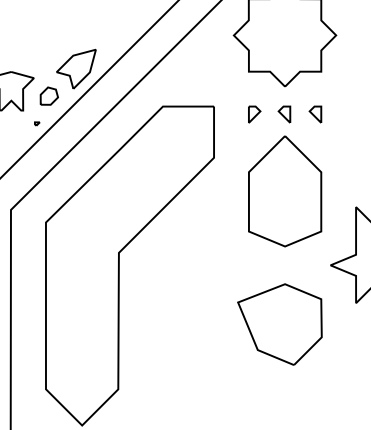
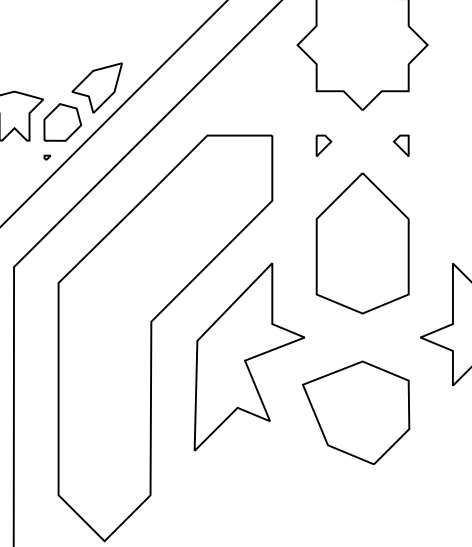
part: (49, 95) -> (63, 121), size x1.67
part: (284, 114) -> (361, 145), removed
part: (195, 280) -> (248, 356), added

